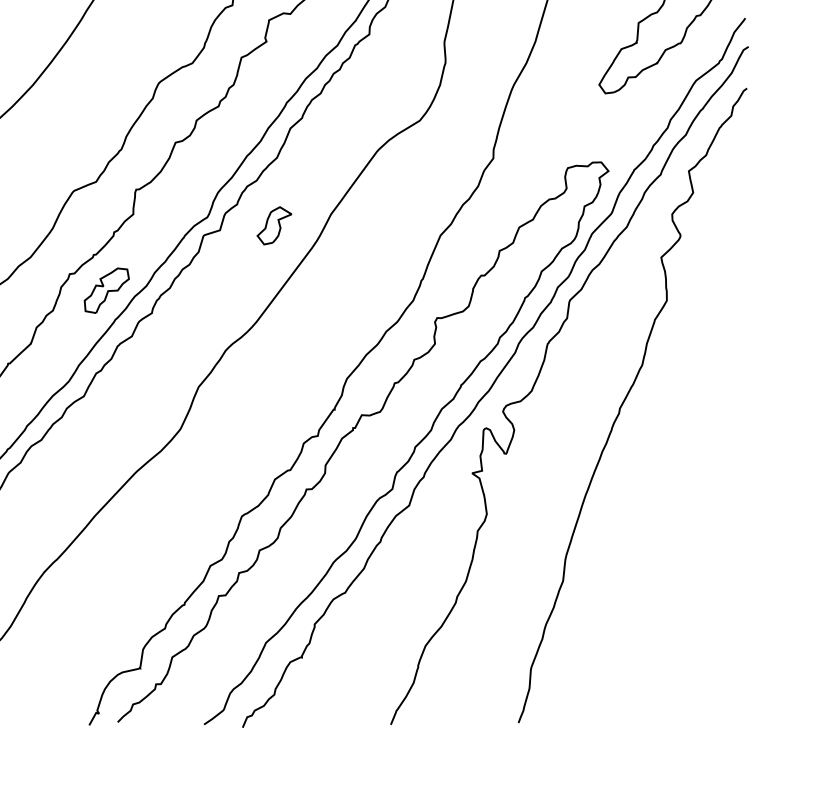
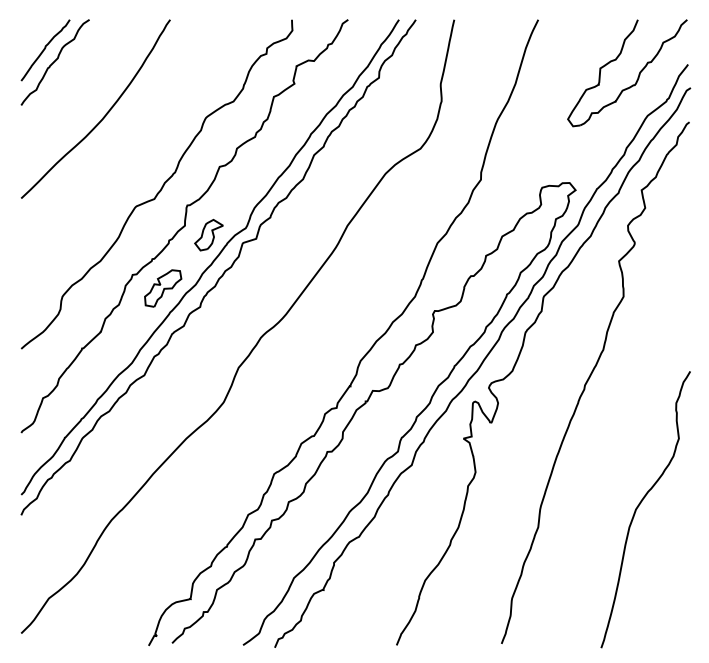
part: (273, 225) -> (208, 234), moved
curve: (686, 555) -> (639, 506), added

